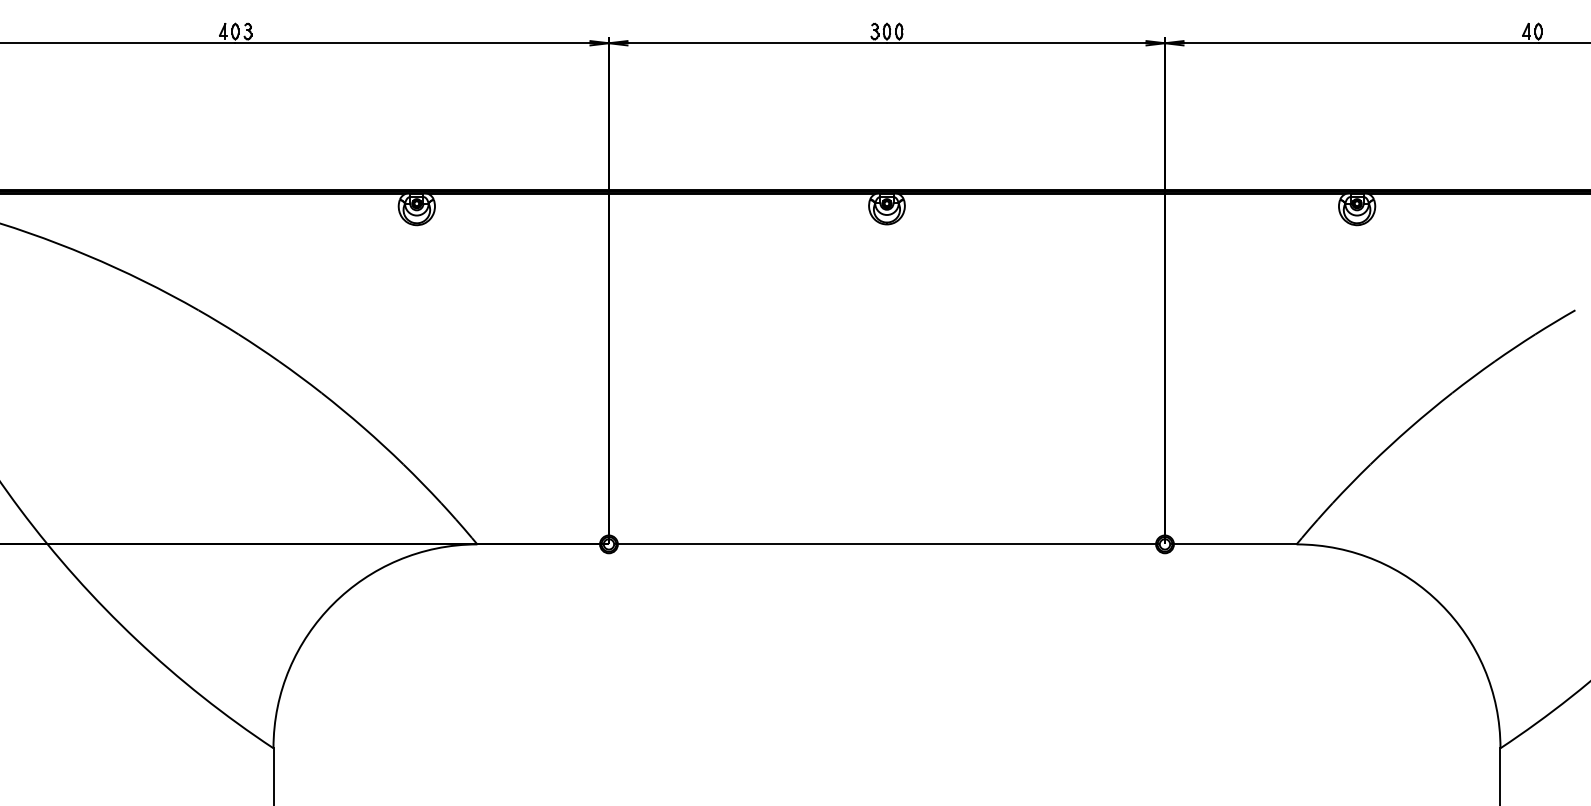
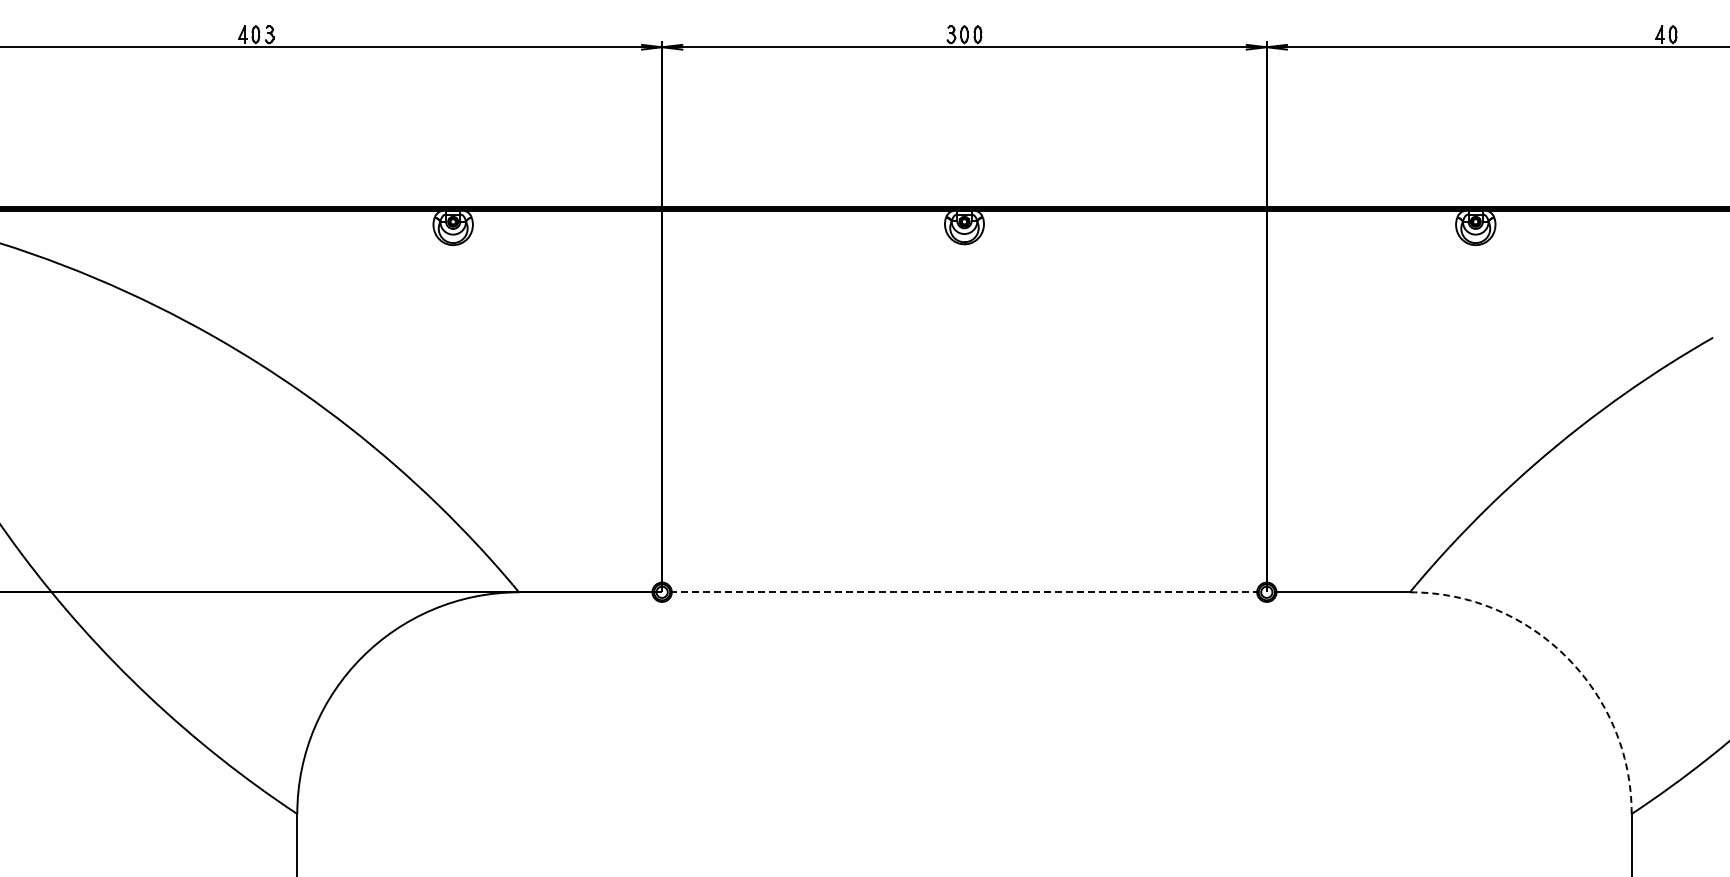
line: (887, 544) -> (965, 592), solid -> dashed
arc: (1440, 604) -> (1566, 657), solid -> dashed

